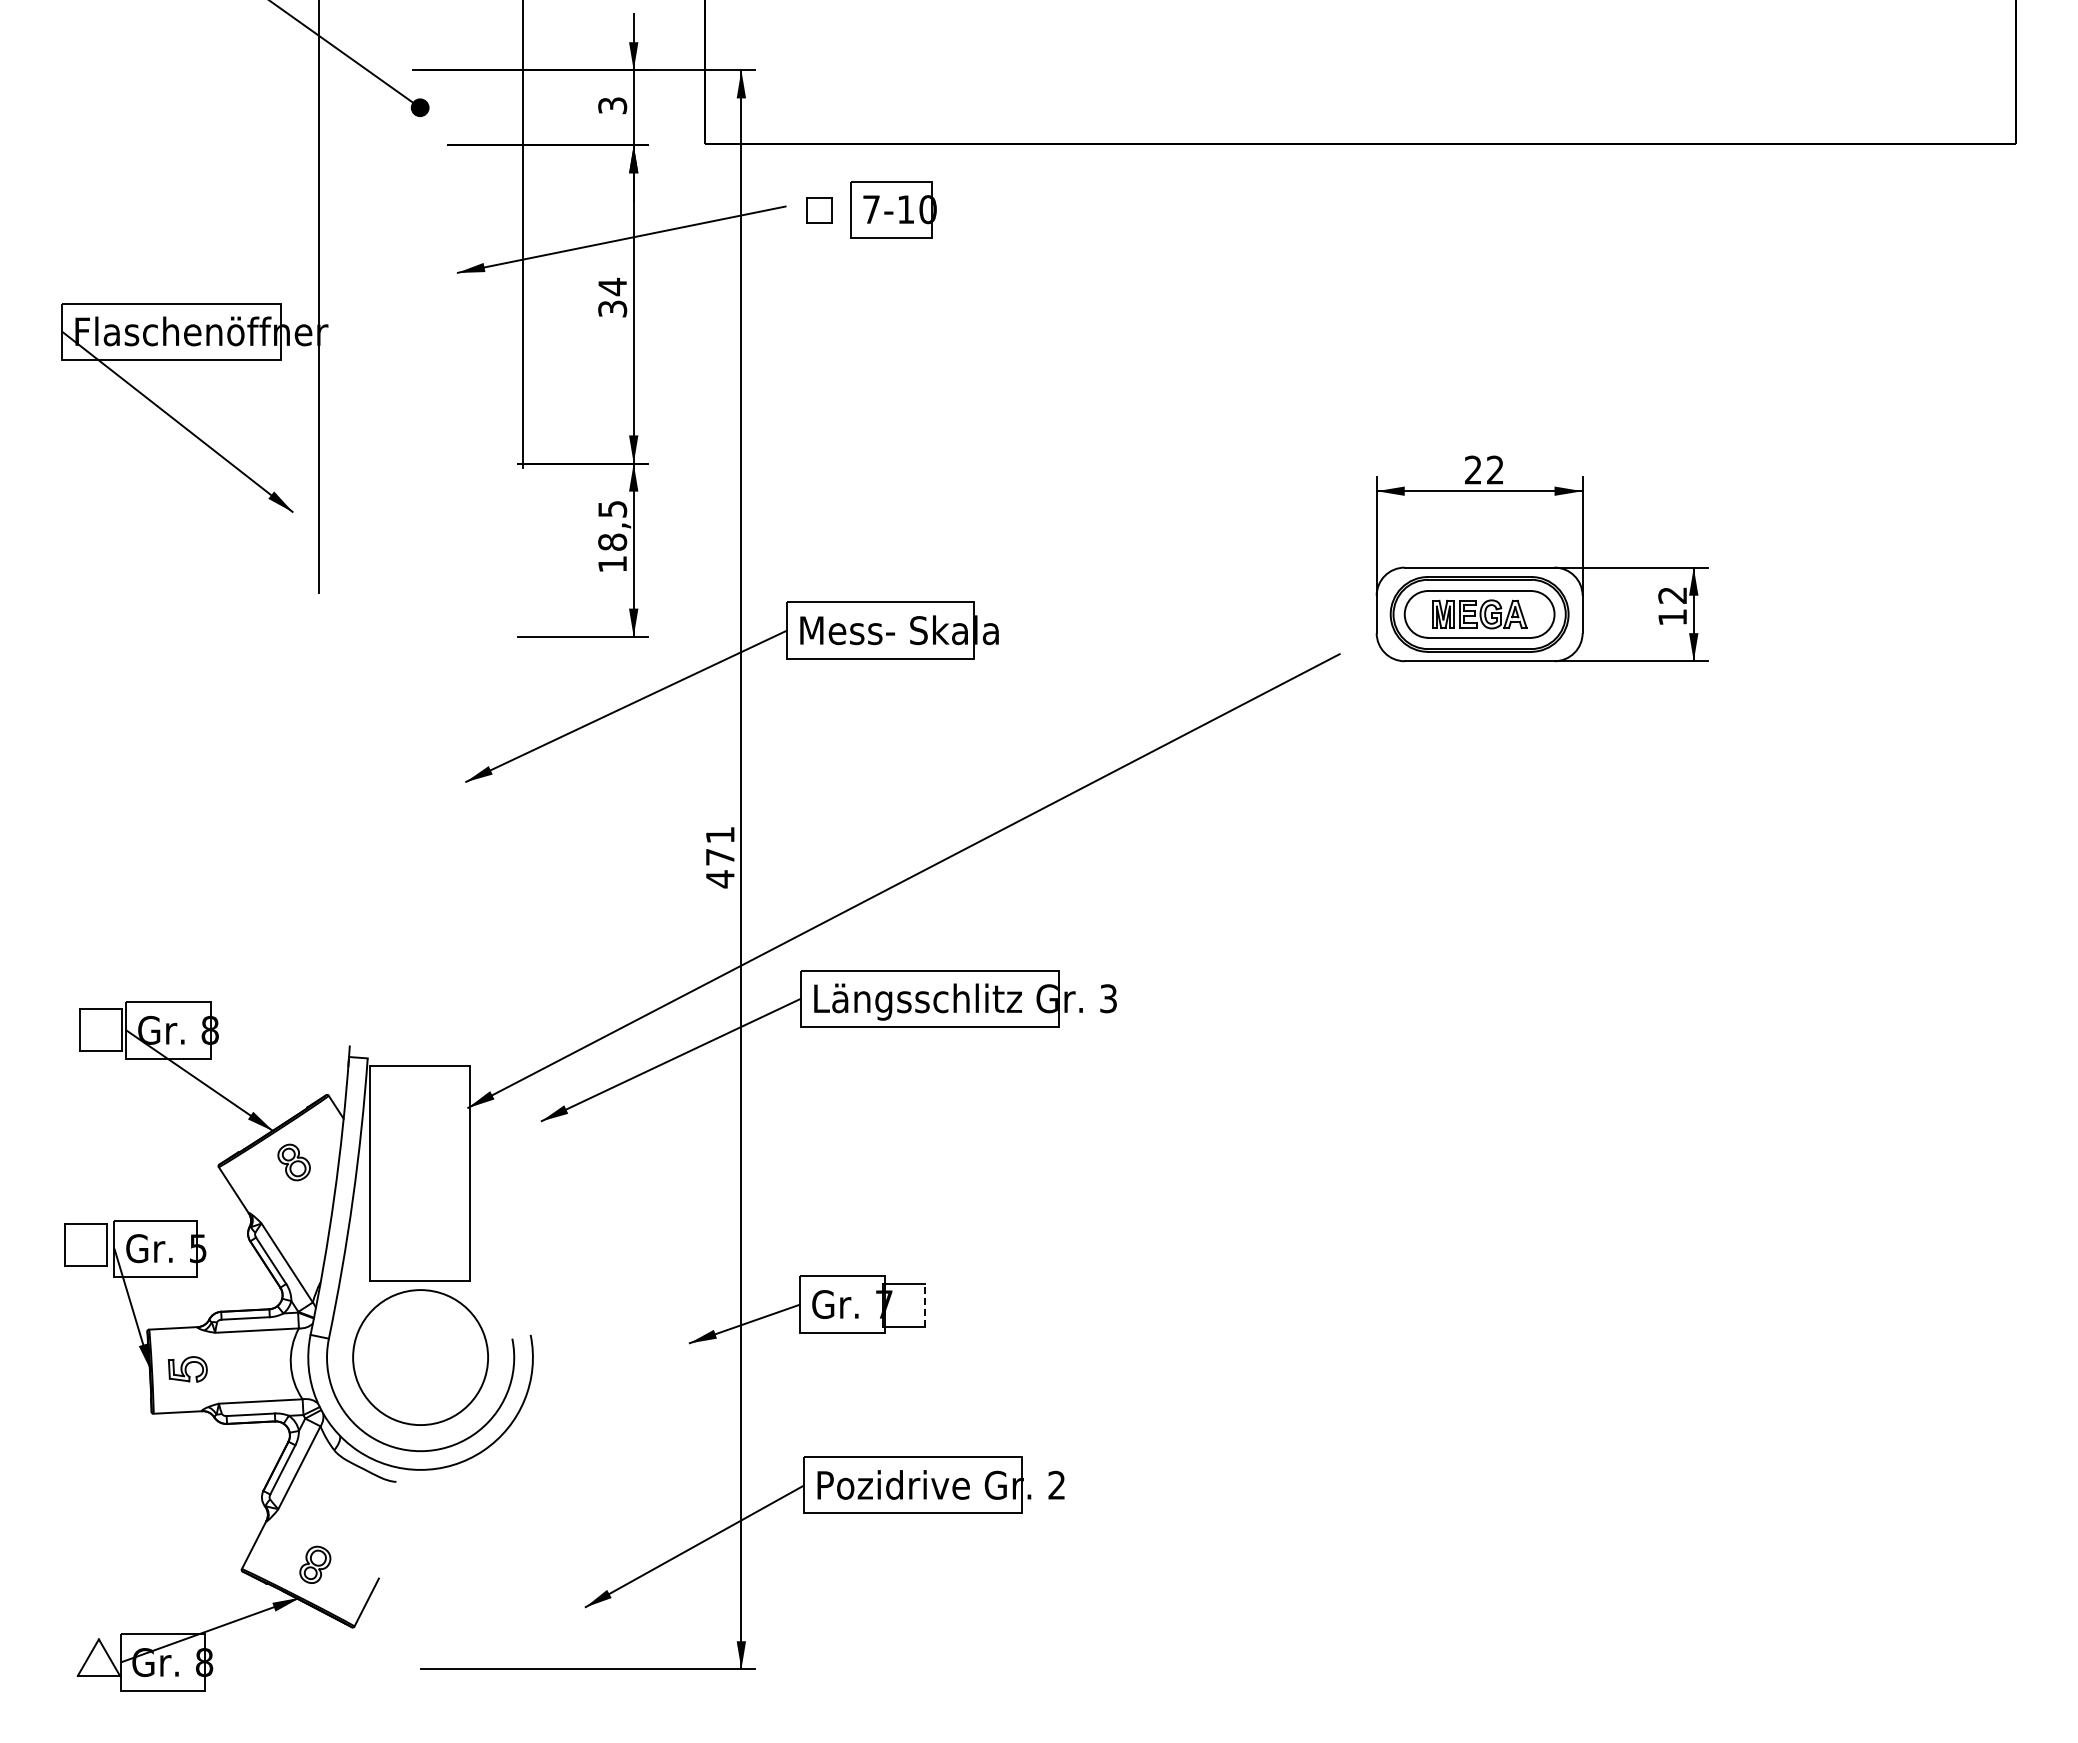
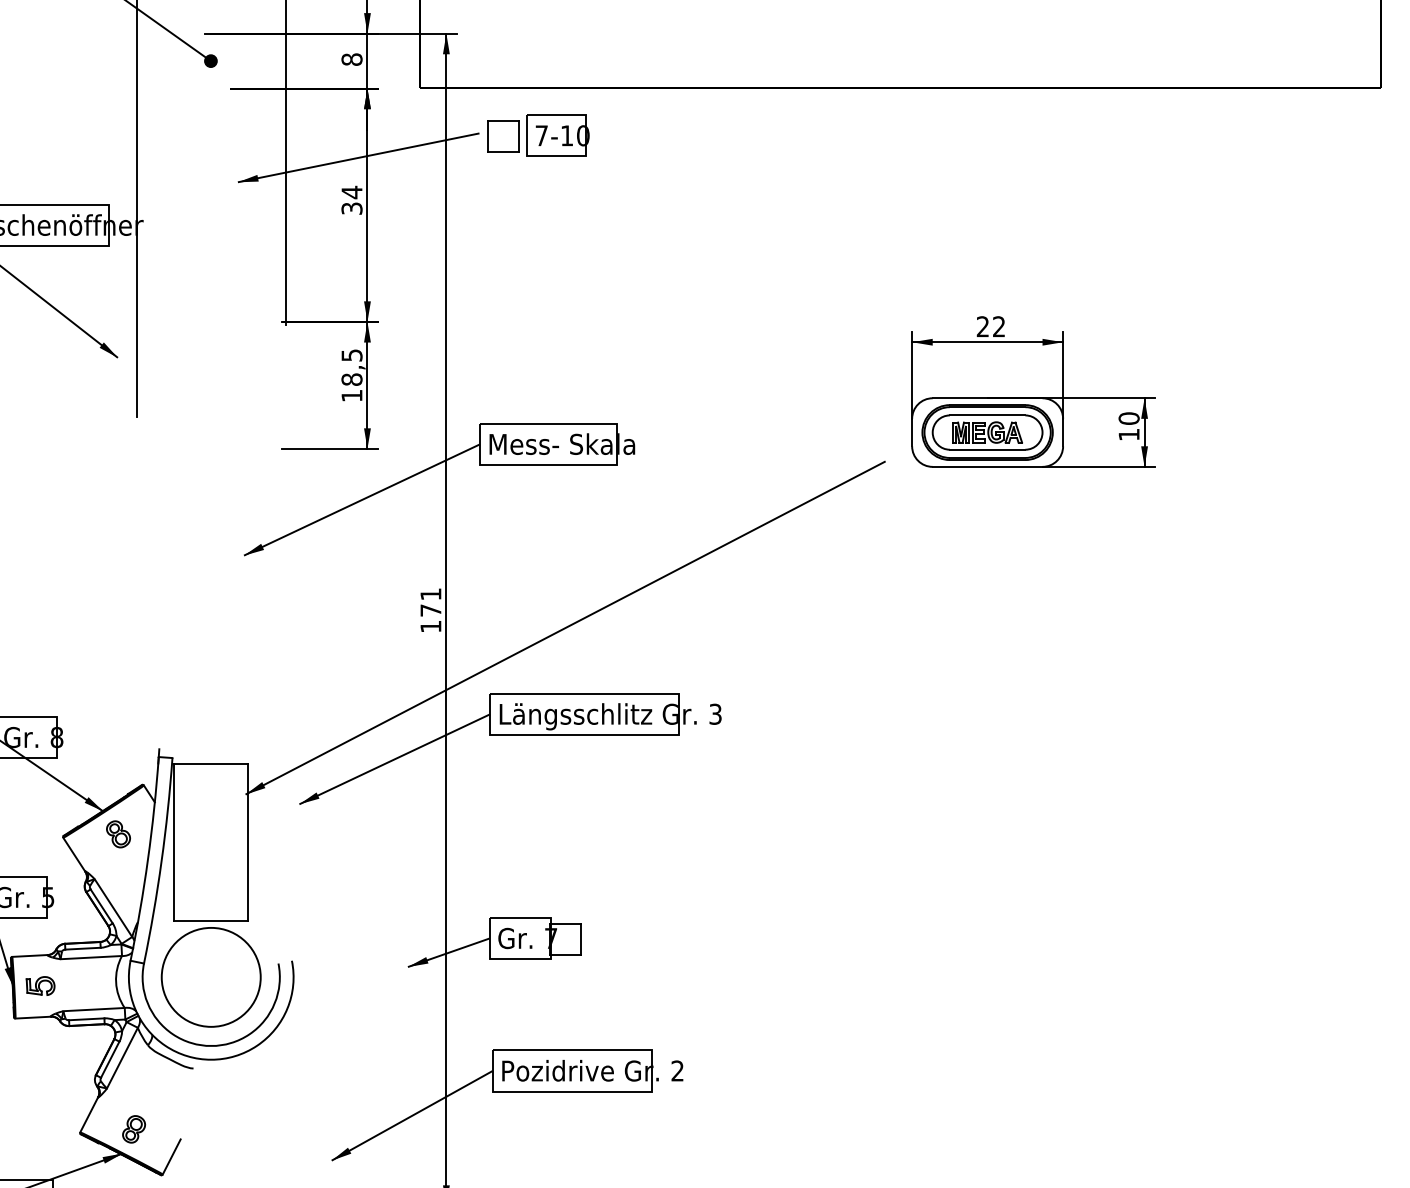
text: (612, 105) -> (351, 59), 3 -> 8
part: (818, 210) -> (502, 136), size x1.67
text: (1672, 595) -> (1129, 418), 12 -> 10
text: (720, 879) -> (431, 626), 471 -> 171
line: (925, 1305) -> (581, 939), dashed -> solid

